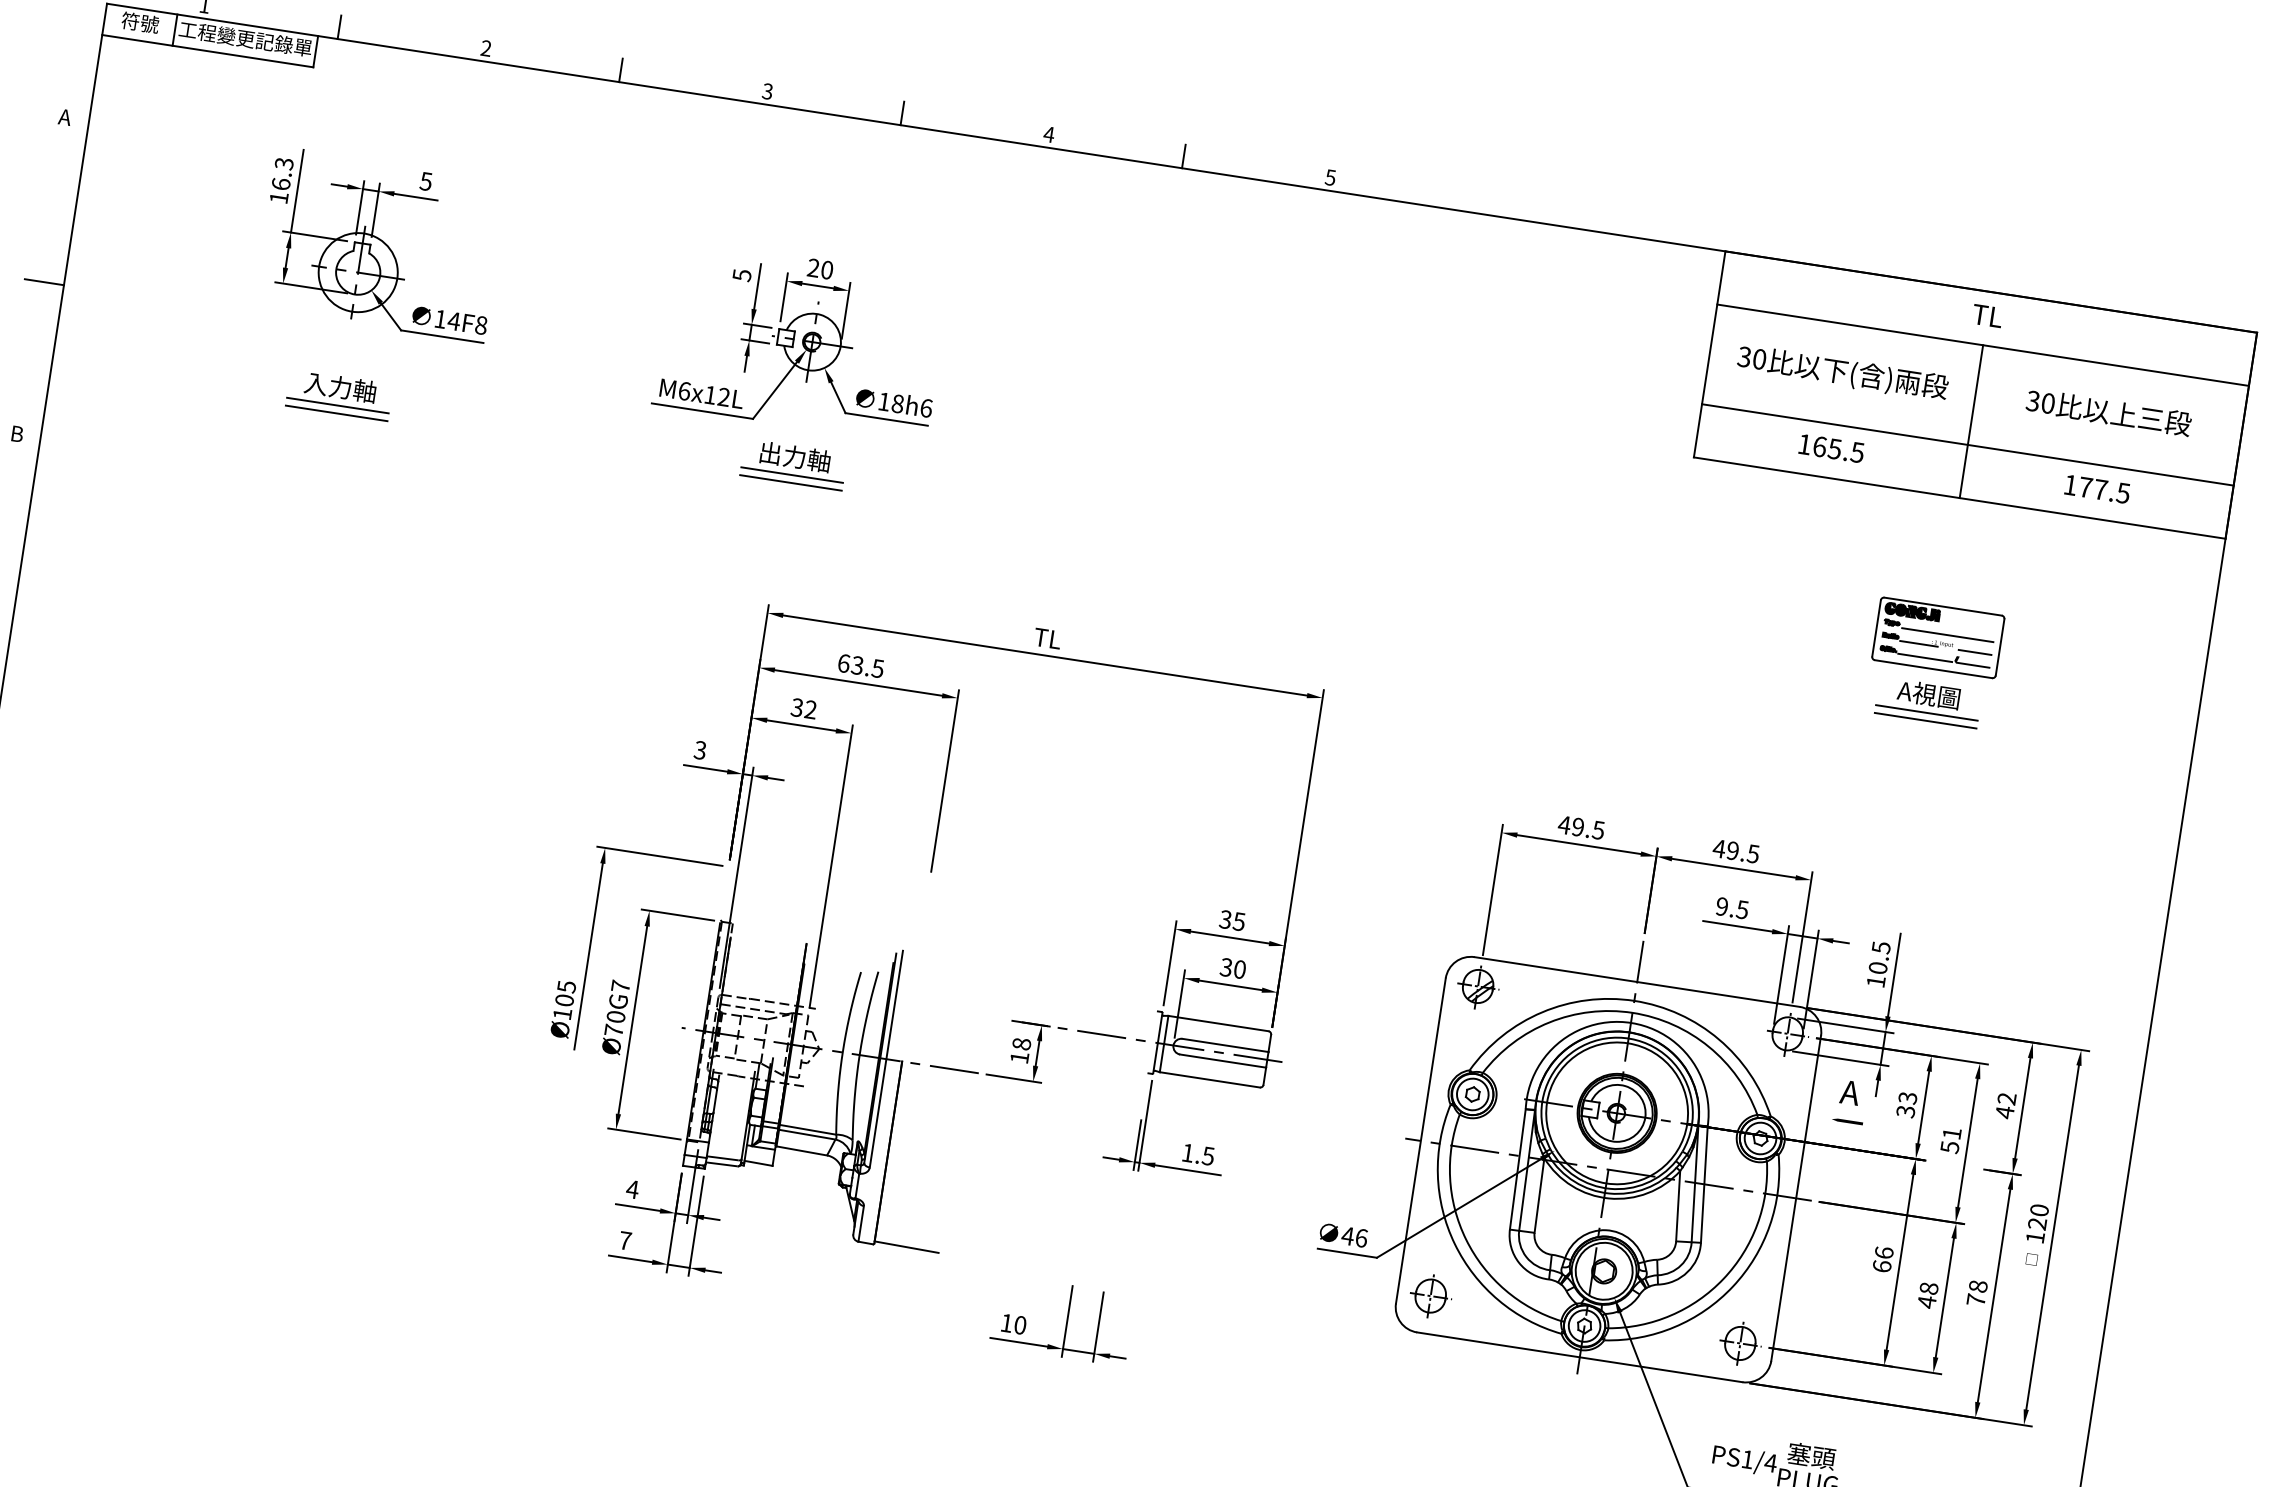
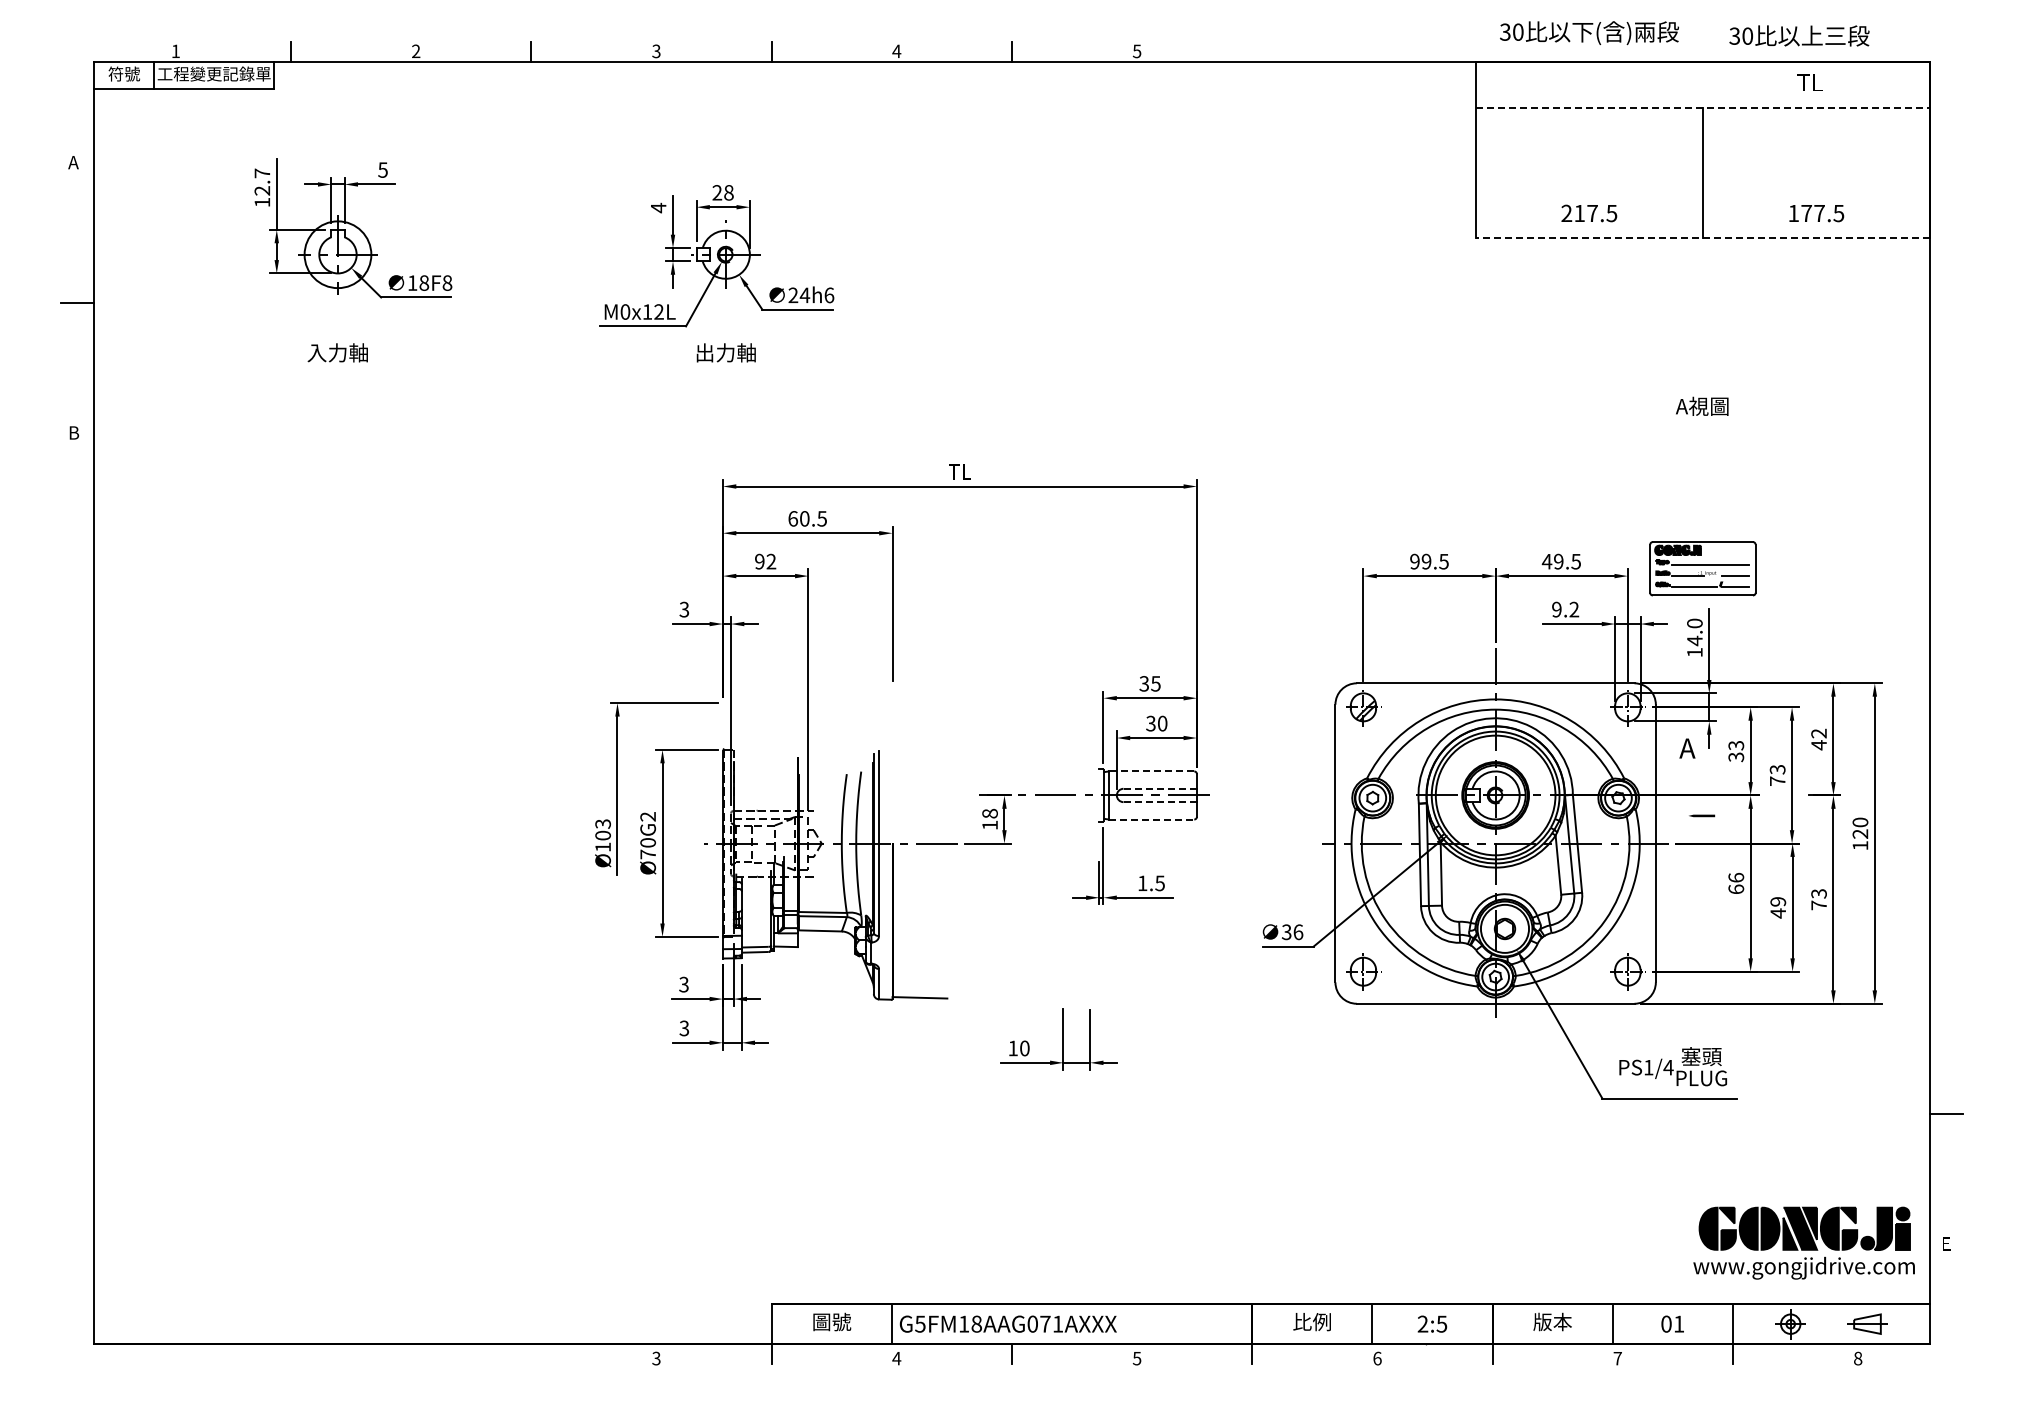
text: (282, 173) -> (262, 181), 16.3 -> 12.7
text: (826, 269) -> (728, 192), 20 -> 28
text: (742, 274) -> (658, 207), 5 -> 4
text: (1987, 315) -> (1809, 82), moved
text: (454, 320) -> (424, 282), 14F8 -> 18F8
line: (1982, 344) -> (1702, 107), solid -> dashed
text: (1842, 373) -> (1589, 33), moved
text: (684, 390) -> (625, 311), M6x12L -> M0x12L
text: (891, 403) -> (799, 295), 18h6 -> 24h6
line: (337, 405) -> (337, 368), removed
text: (2109, 411) -> (1799, 35), moved
line: (336, 412) -> (337, 374), removed
line: (1967, 445) -> (1702, 193), removed
text: (1819, 446) -> (1579, 213), 165.5 -> 217.5
line: (791, 475) -> (725, 368), removed
line: (790, 482) -> (725, 374), removed
line: (1959, 498) -> (1702, 238), solid -> dashed
part: (1937, 637) -> (1702, 568), moved
text: (857, 665) -> (804, 518), 63.5 -> 60.5
text: (796, 707) -> (759, 561), 32 -> 92
line: (1926, 712) -> (1702, 421), removed
line: (1925, 720) -> (1702, 428), removed
text: (1564, 824) -> (1414, 561), 49.5 -> 99.5
text: (1742, 909) -> (1574, 609), 9.5 -> 9.2
text: (1879, 958) -> (1694, 632), 10.5 -> 14.0
text: (620, 985) -> (647, 816), Ø70G7 -> Ø70G2
text: (566, 986) -> (602, 823), Ø105 -> Ø103
line: (1218, 1023) -> (1151, 771), solid -> dashed
line: (1225, 1045) -> (1160, 788), solid -> dashed
line: (1223, 1061) -> (1160, 802), solid -> dashed
line: (1209, 1079) -> (1151, 819), solid -> dashed
line: (1848, 1121) -> (1702, 815), moved
text: (1950, 1140) -> (1777, 775), 51 -> 73
text: (632, 1189) -> (683, 984), 4 -> 3
text: (1347, 1236) -> (1286, 932), 46 -> 36
text: (625, 1240) -> (684, 1028), 7 -> 3
text: (1977, 1286) -> (1818, 893), 78 -> 73
text: (1929, 1288) -> (1778, 901), 48 -> 49

